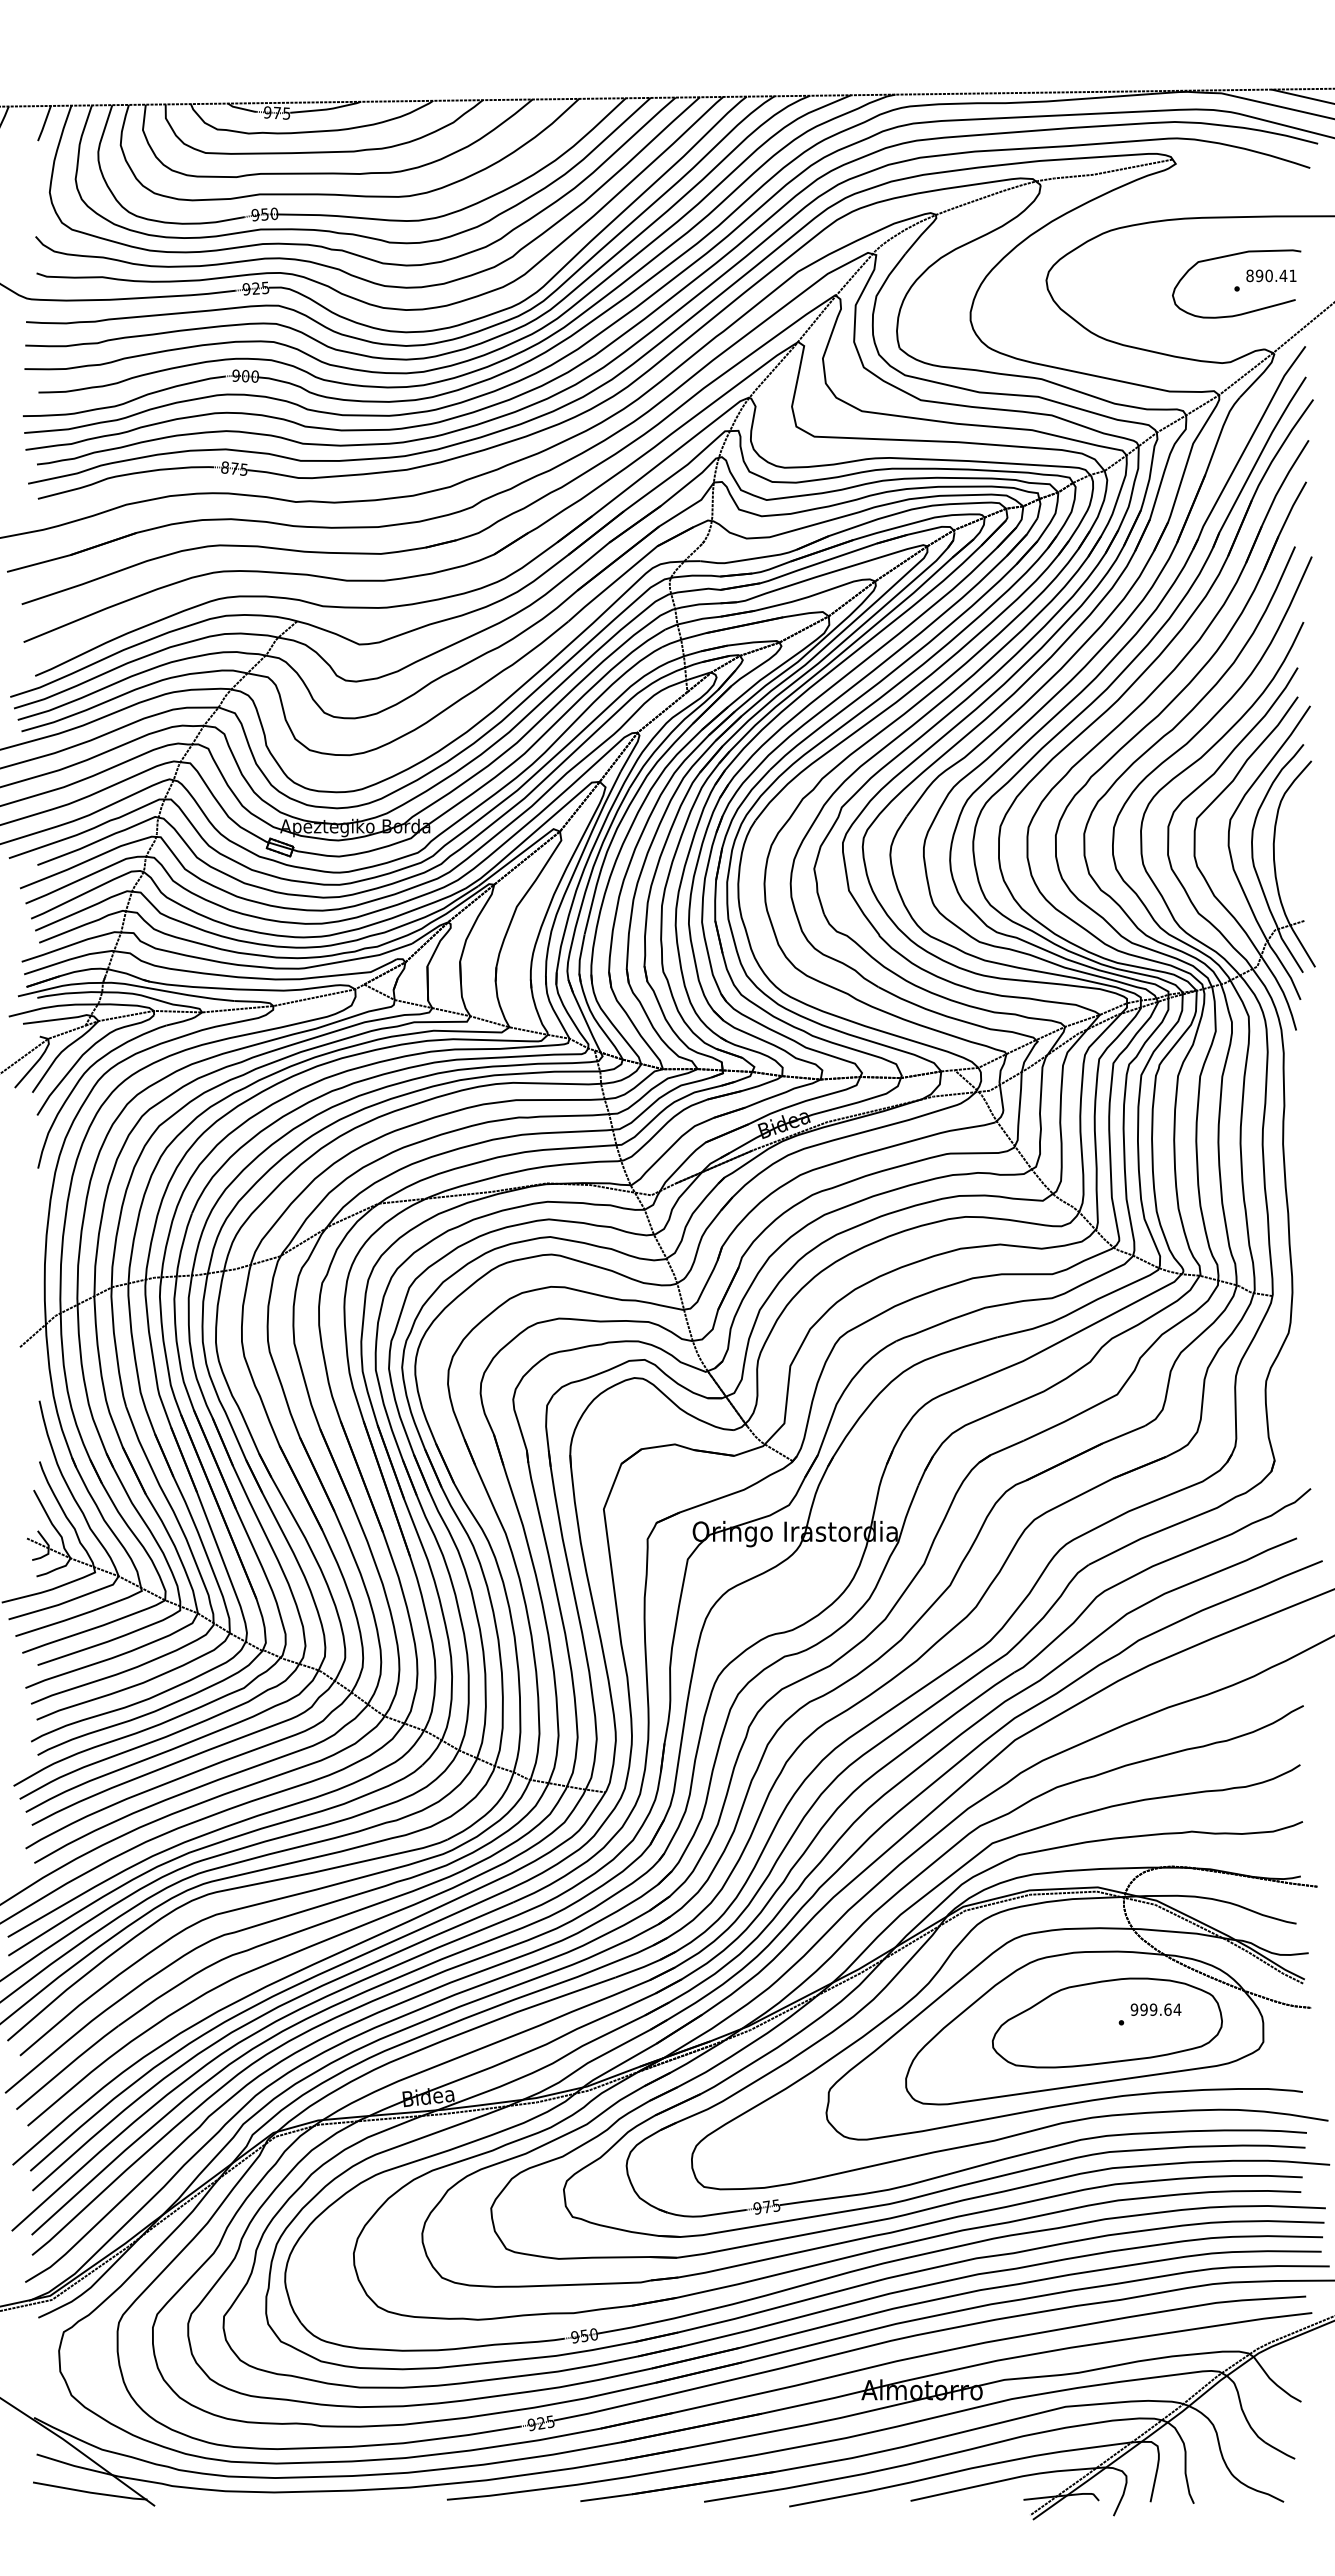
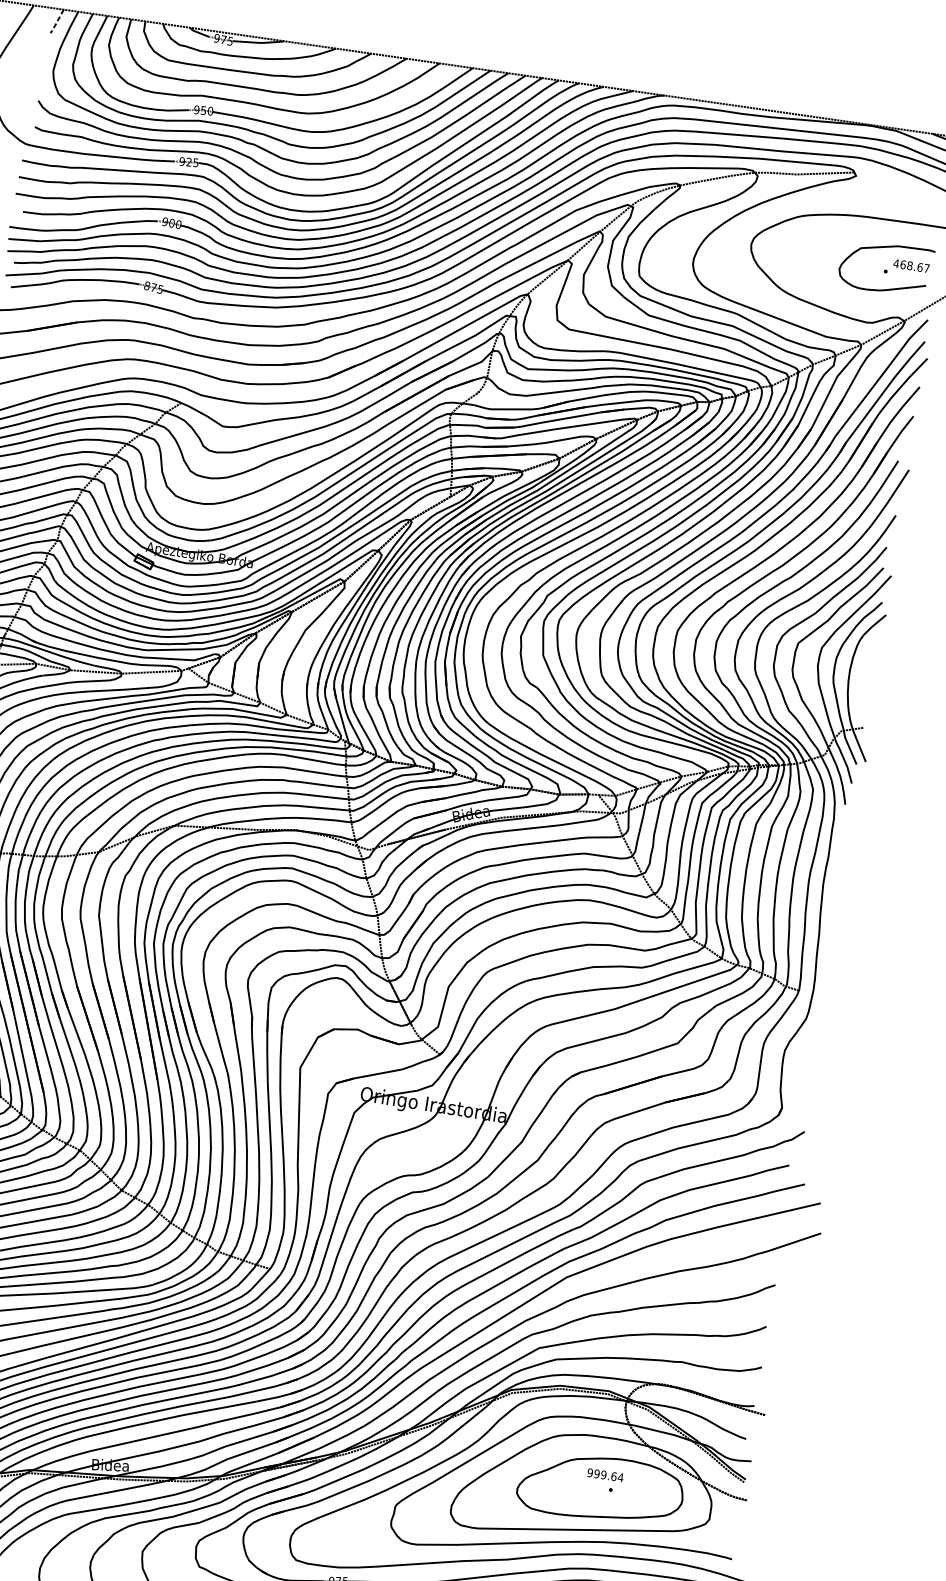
line: (44, 124) -> (57, 22), solid -> dashed
text: (1271, 275) -> (911, 265), 890.41 -> 468.67
text: (1155, 2009) -> (605, 1475), moved

